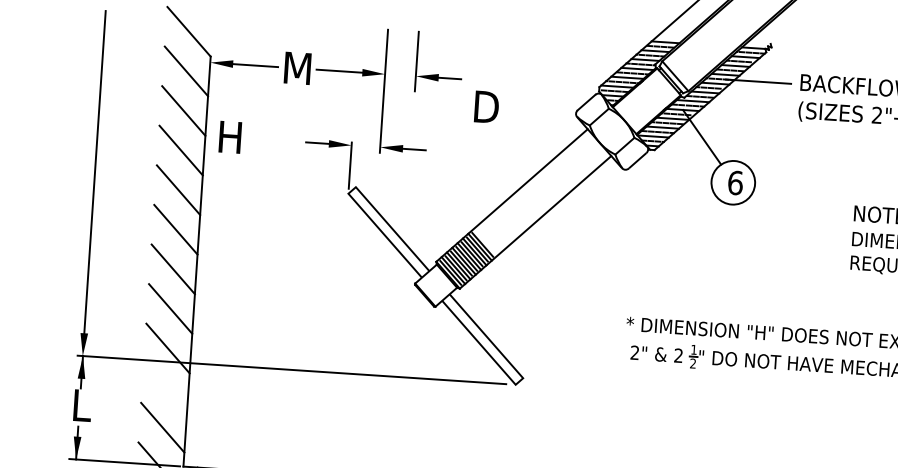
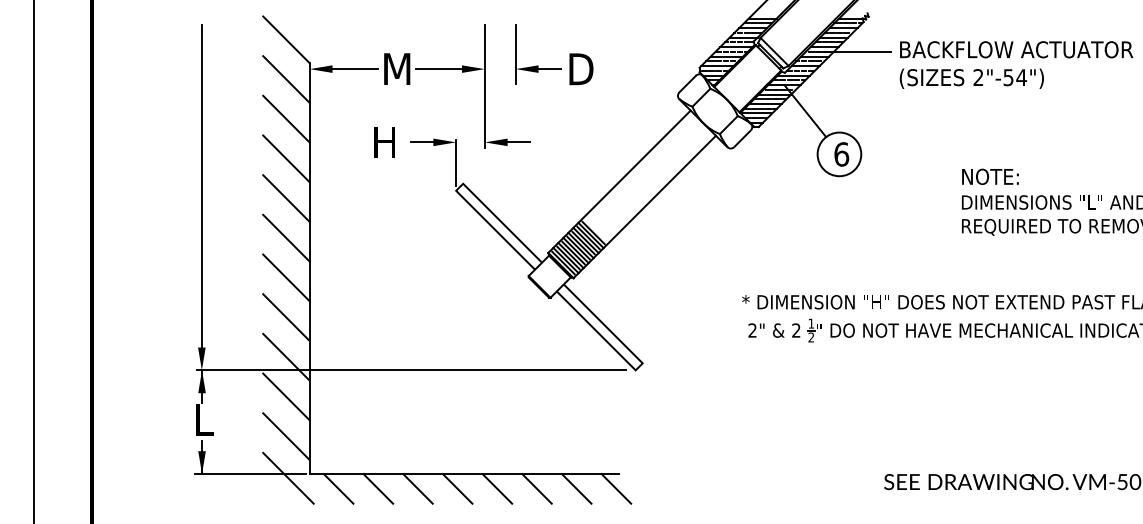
text: (486, 107) -> (581, 69), moved
text: (230, 137) -> (384, 142), moved
line: (165, 387) -> (286, 396), added

